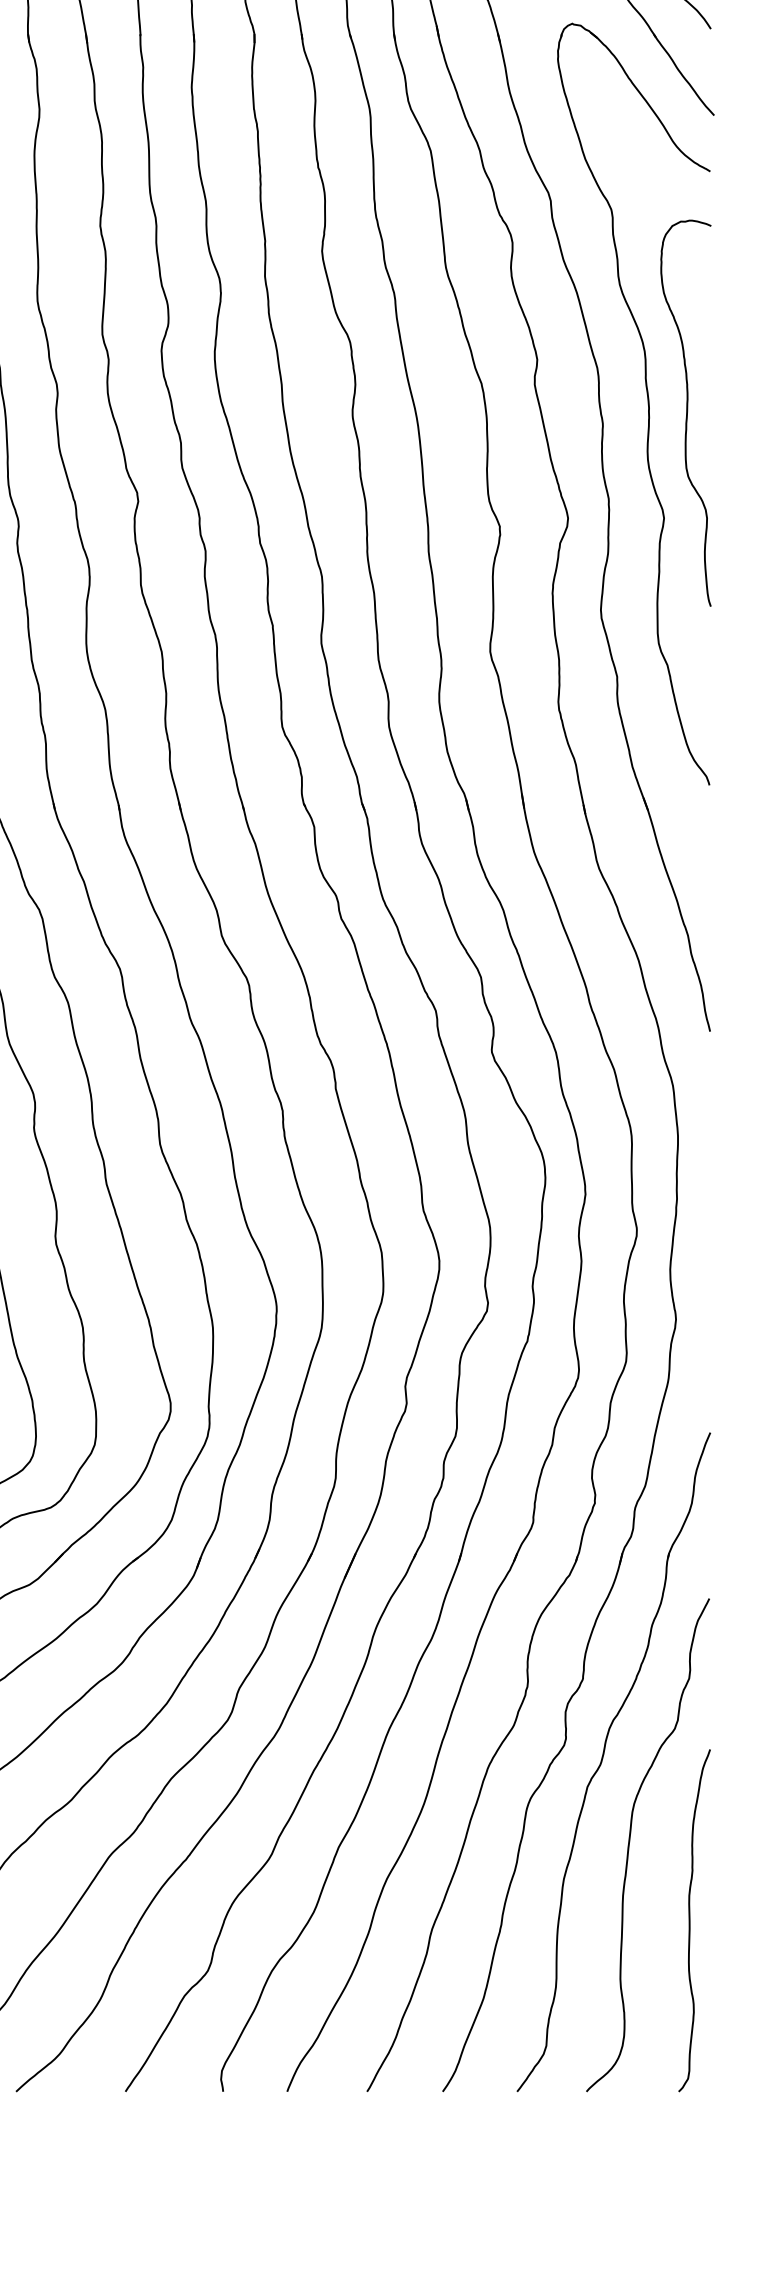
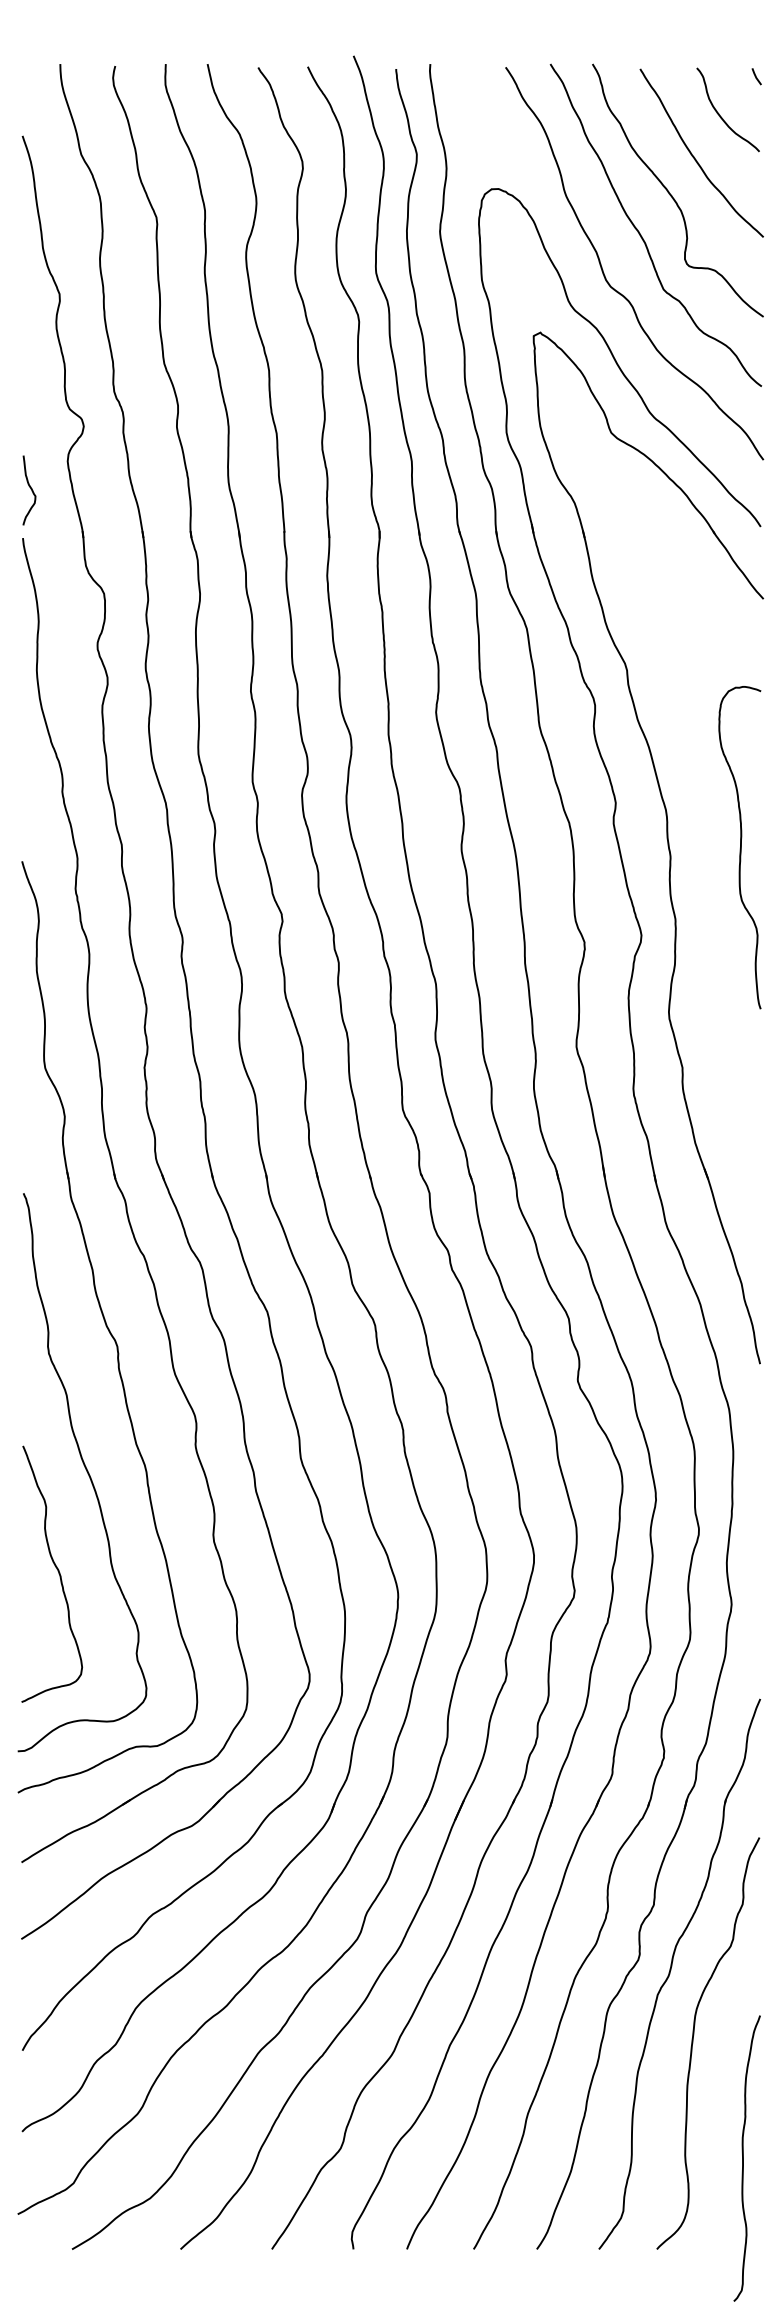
part: (647, 402) -> (707, 838), removed
curve: (690, 1920) -> (743, 2158), moved

